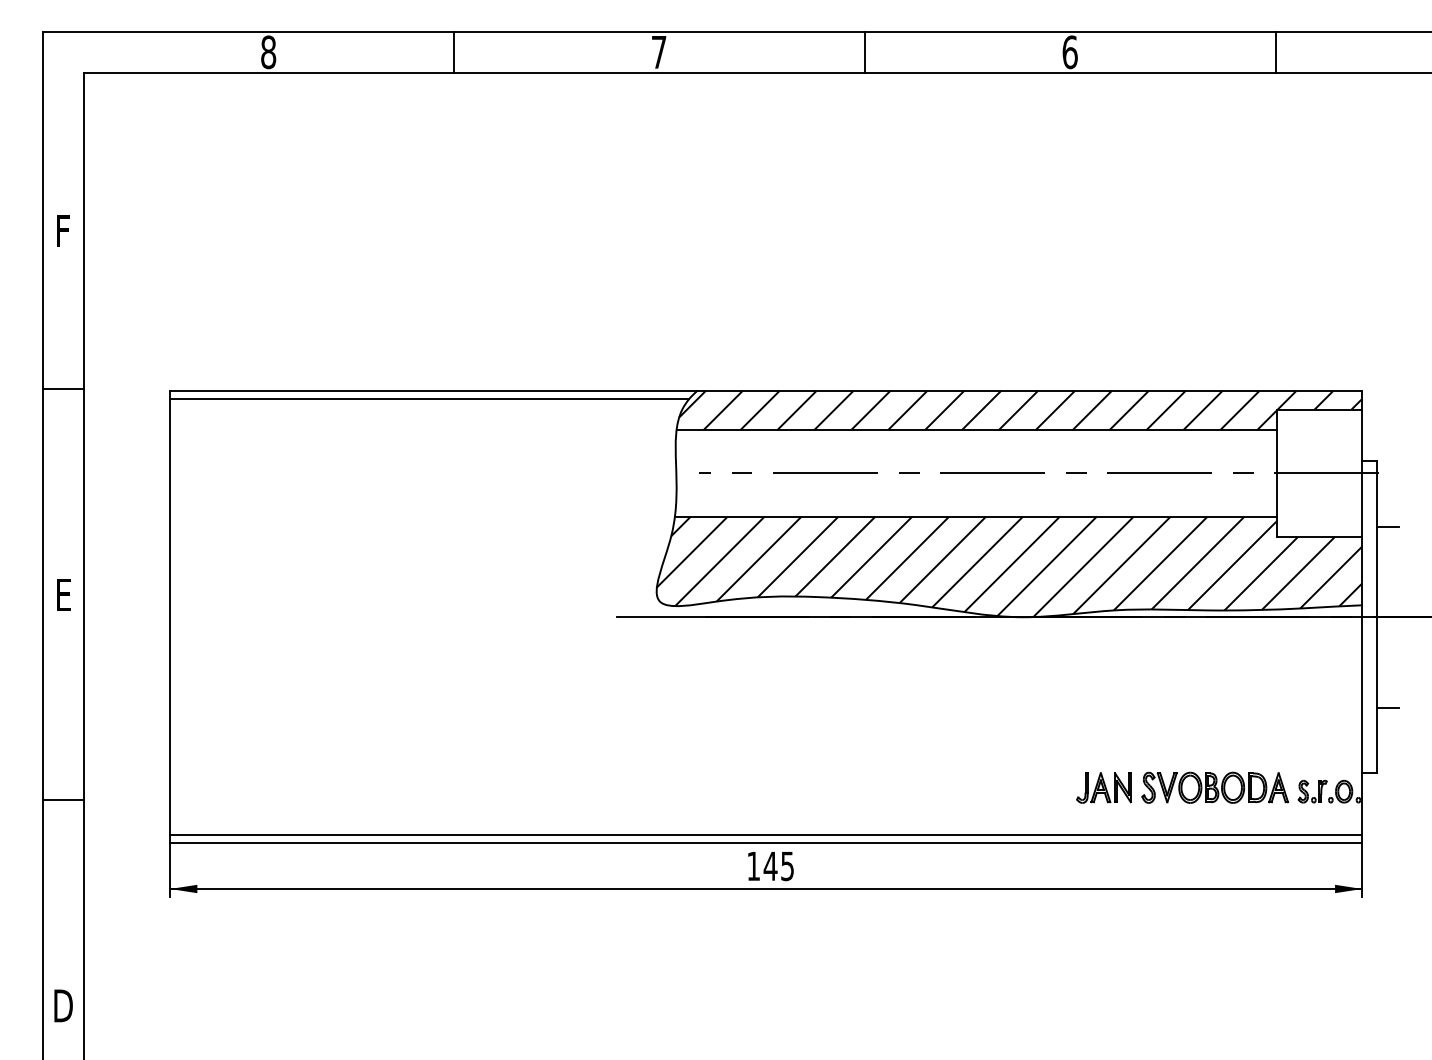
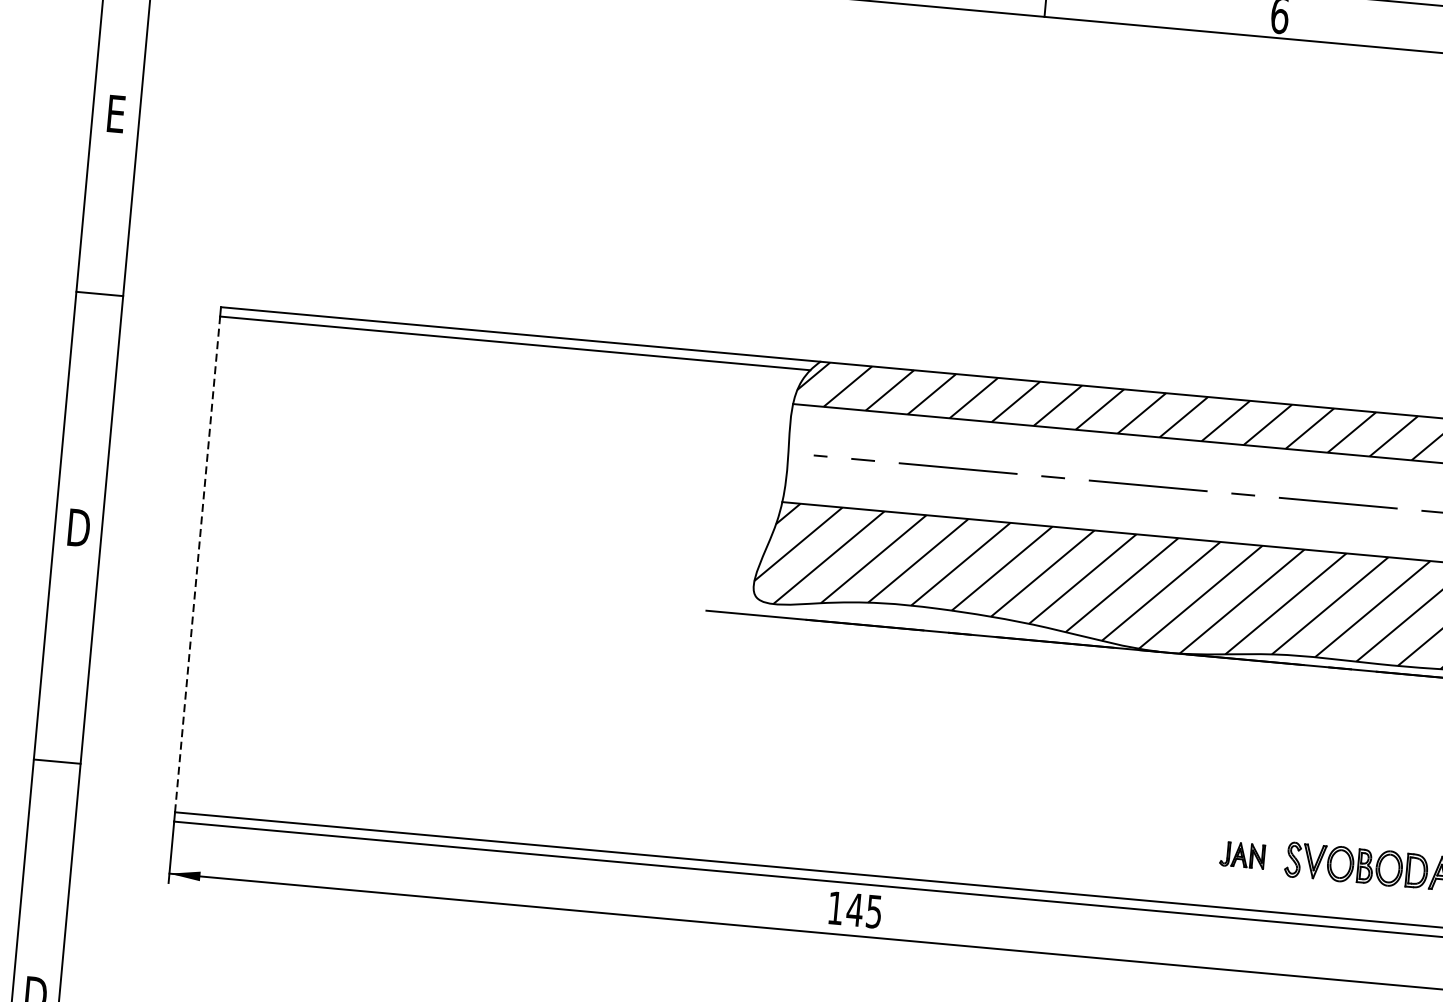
text: (65, 230) -> (118, 113), F -> E
text: (64, 594) -> (79, 527), E -> D
line: (170, 617) -> (197, 564), solid -> dashed
part: (1103, 787) -> (1241, 854), size x0.7

